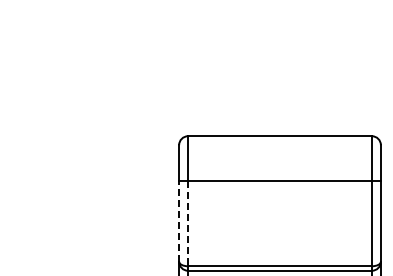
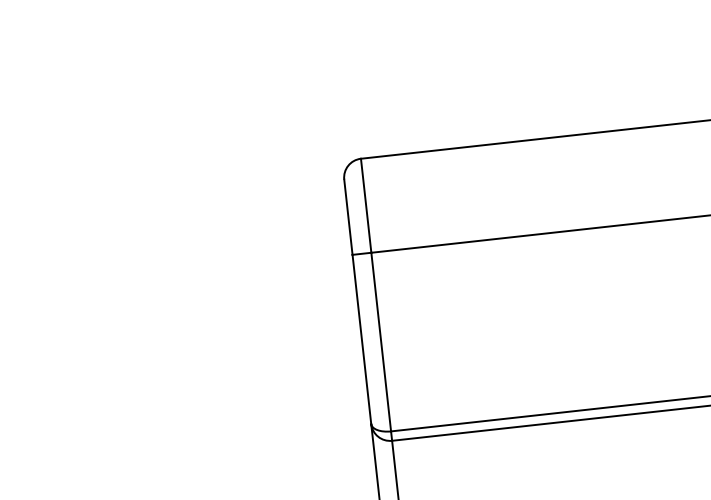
line: (179, 220) -> (362, 337), dashed -> solid
line: (188, 223) -> (382, 341), dashed -> solid

